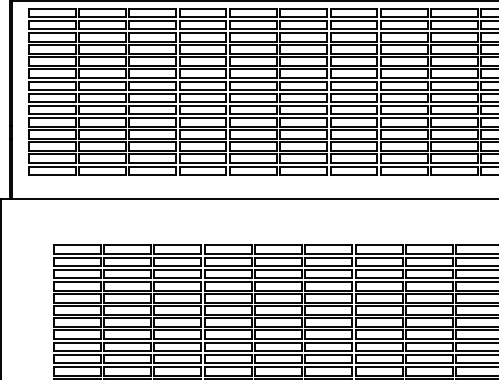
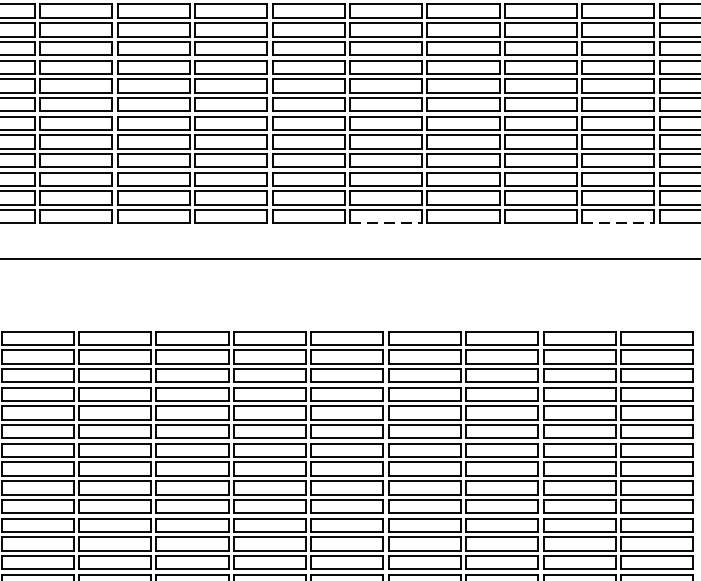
line: (304, 175) -> (387, 223), solid -> dashed
line: (455, 175) -> (619, 223), solid -> dashed

